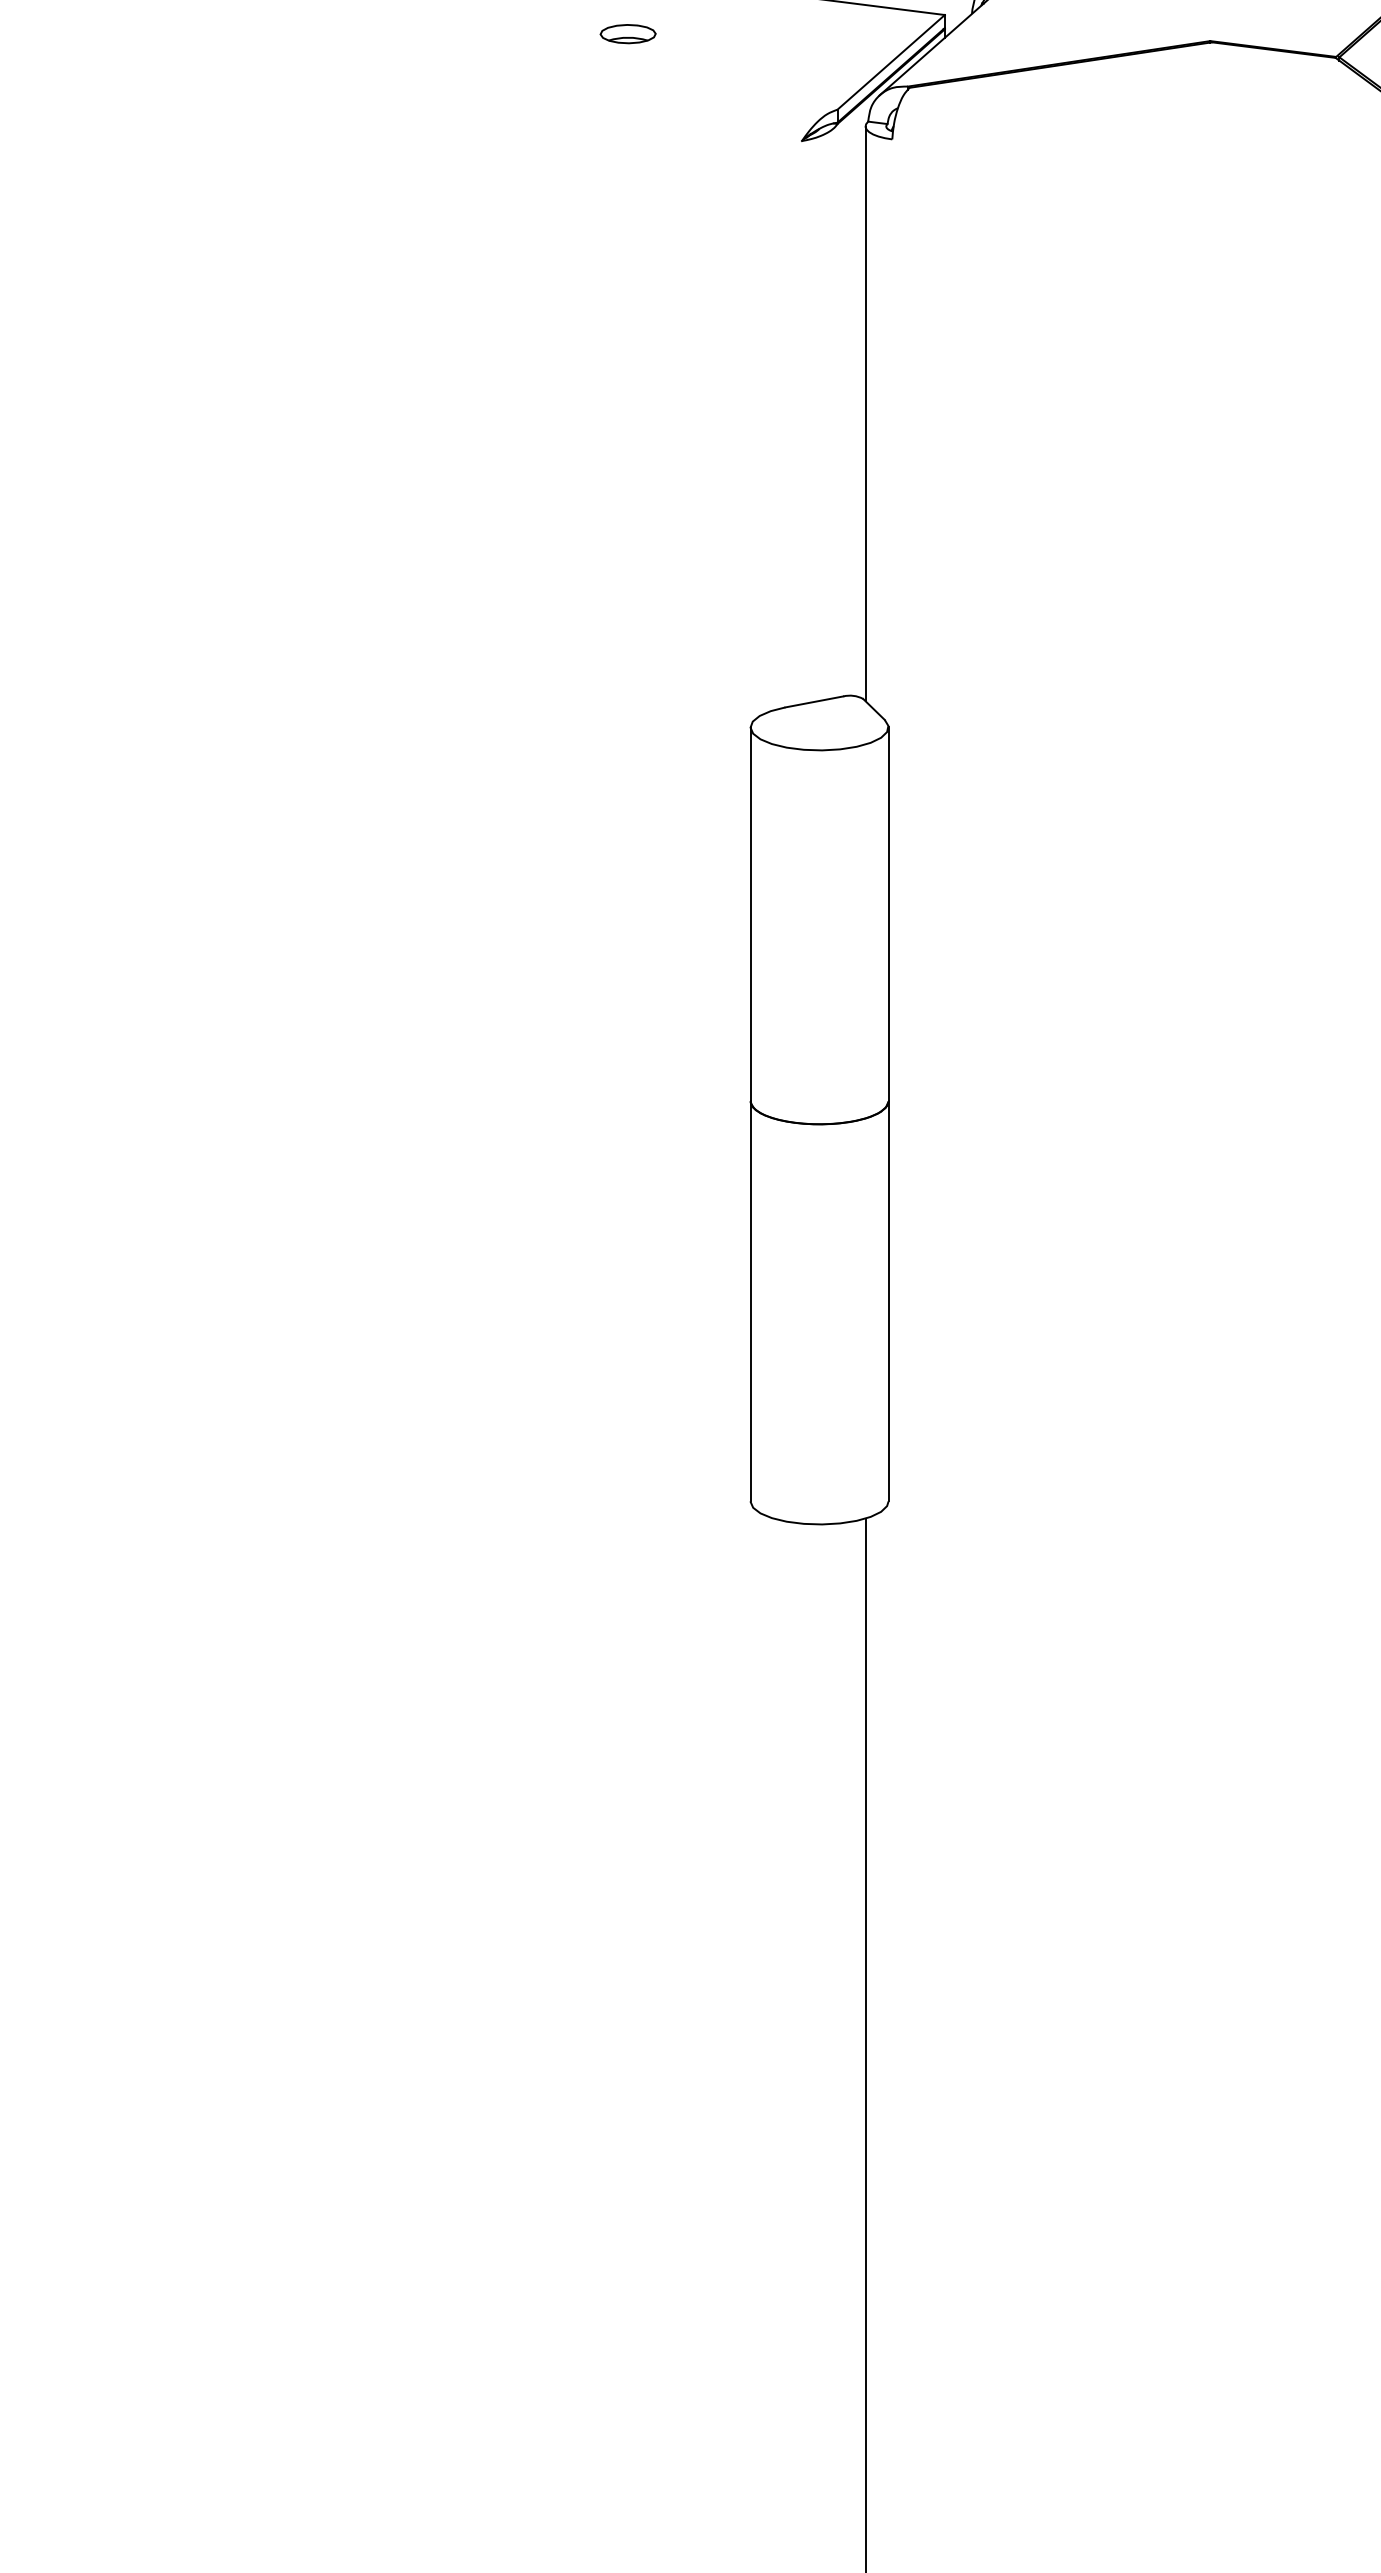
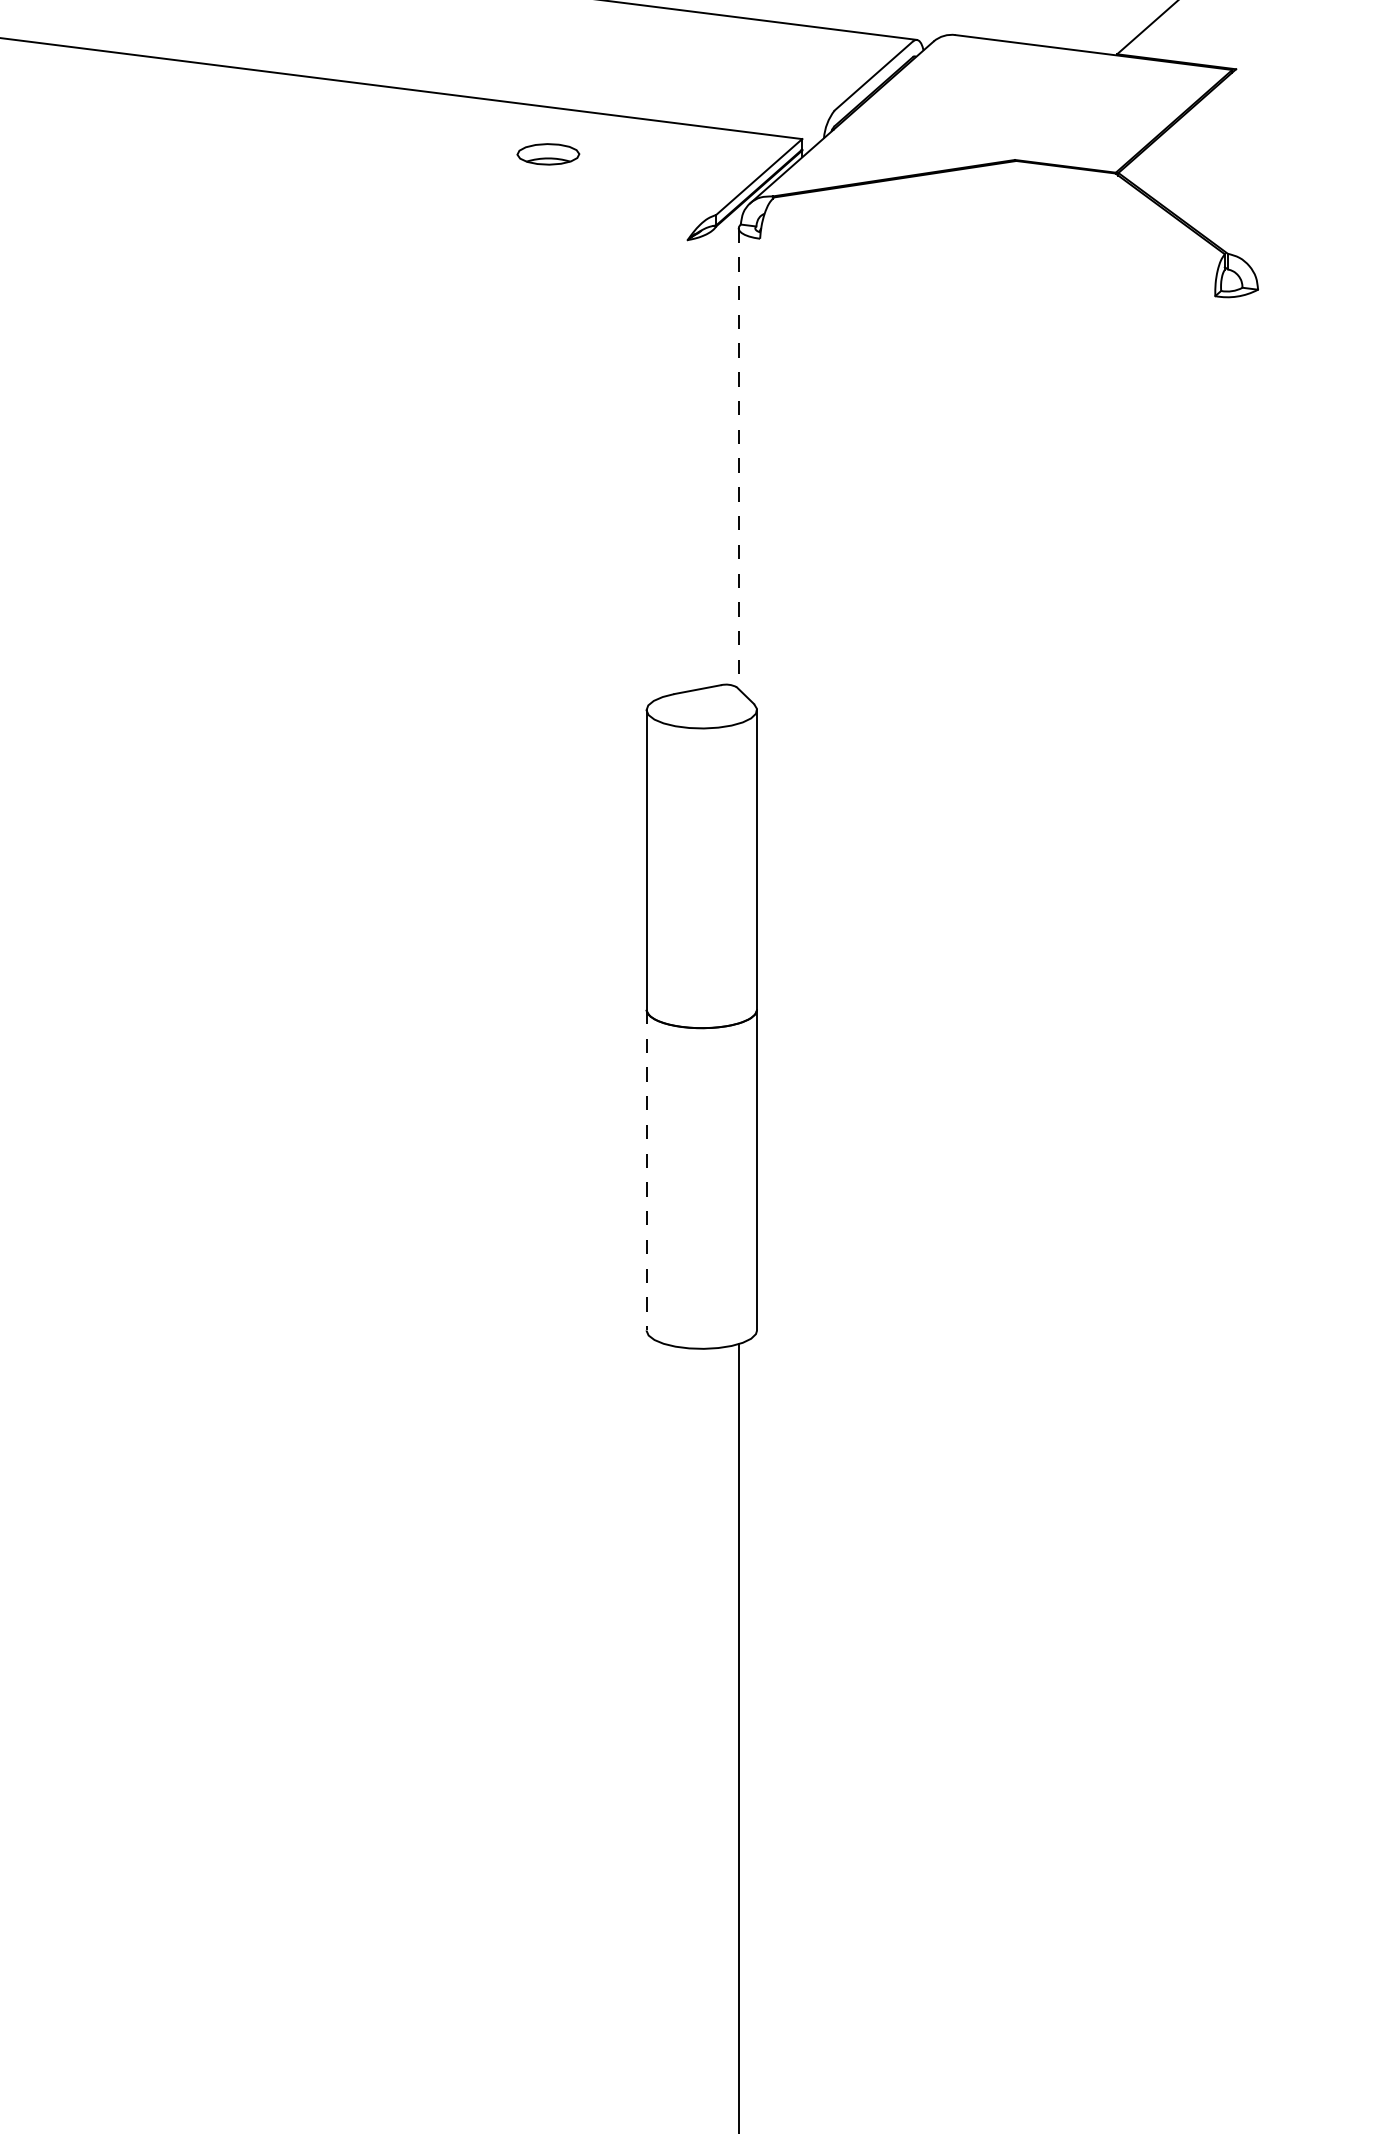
part: (628, 34) -> (548, 154), size x1.4
line: (865, 414) -> (738, 459), solid -> dashed
line: (750, 1301) -> (646, 1170), solid -> dashed

